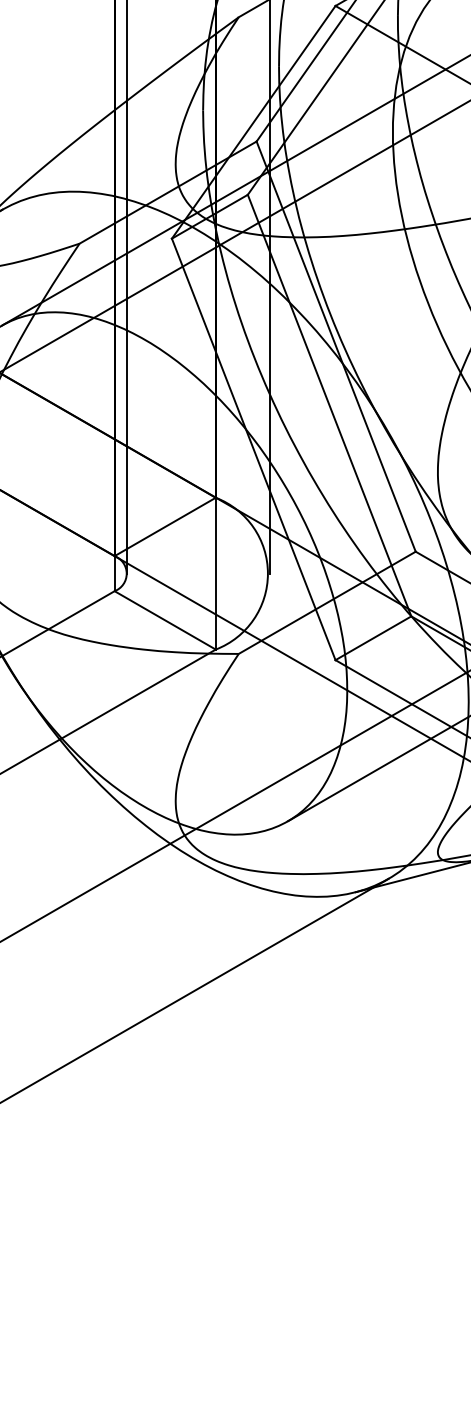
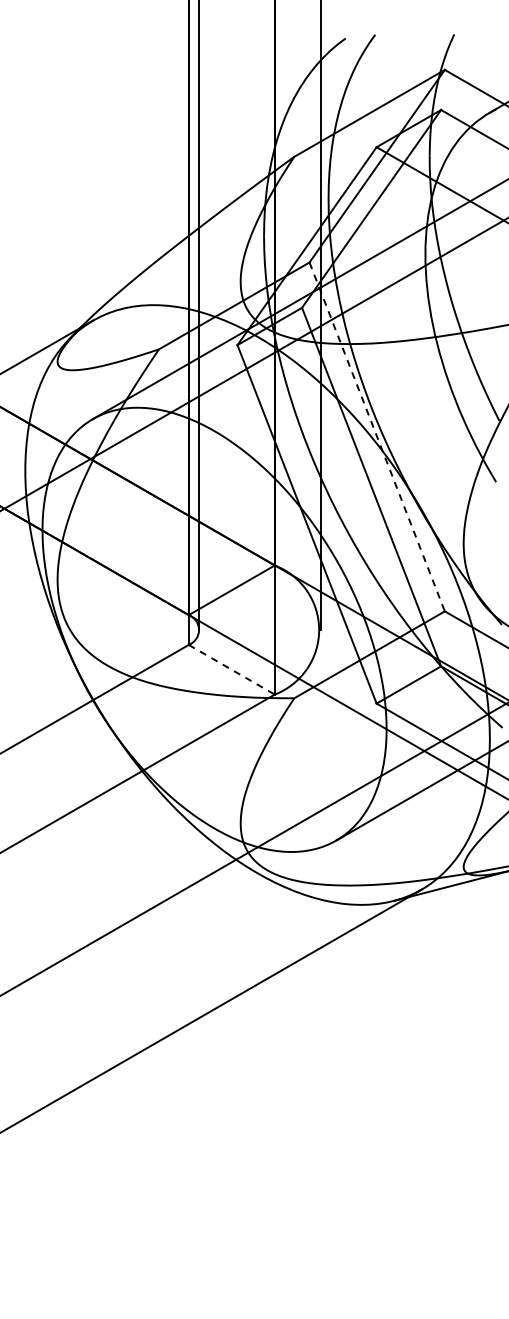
line: (336, 347) -> (377, 437), solid -> dashed
line: (164, 620) -> (231, 669), solid -> dashed

